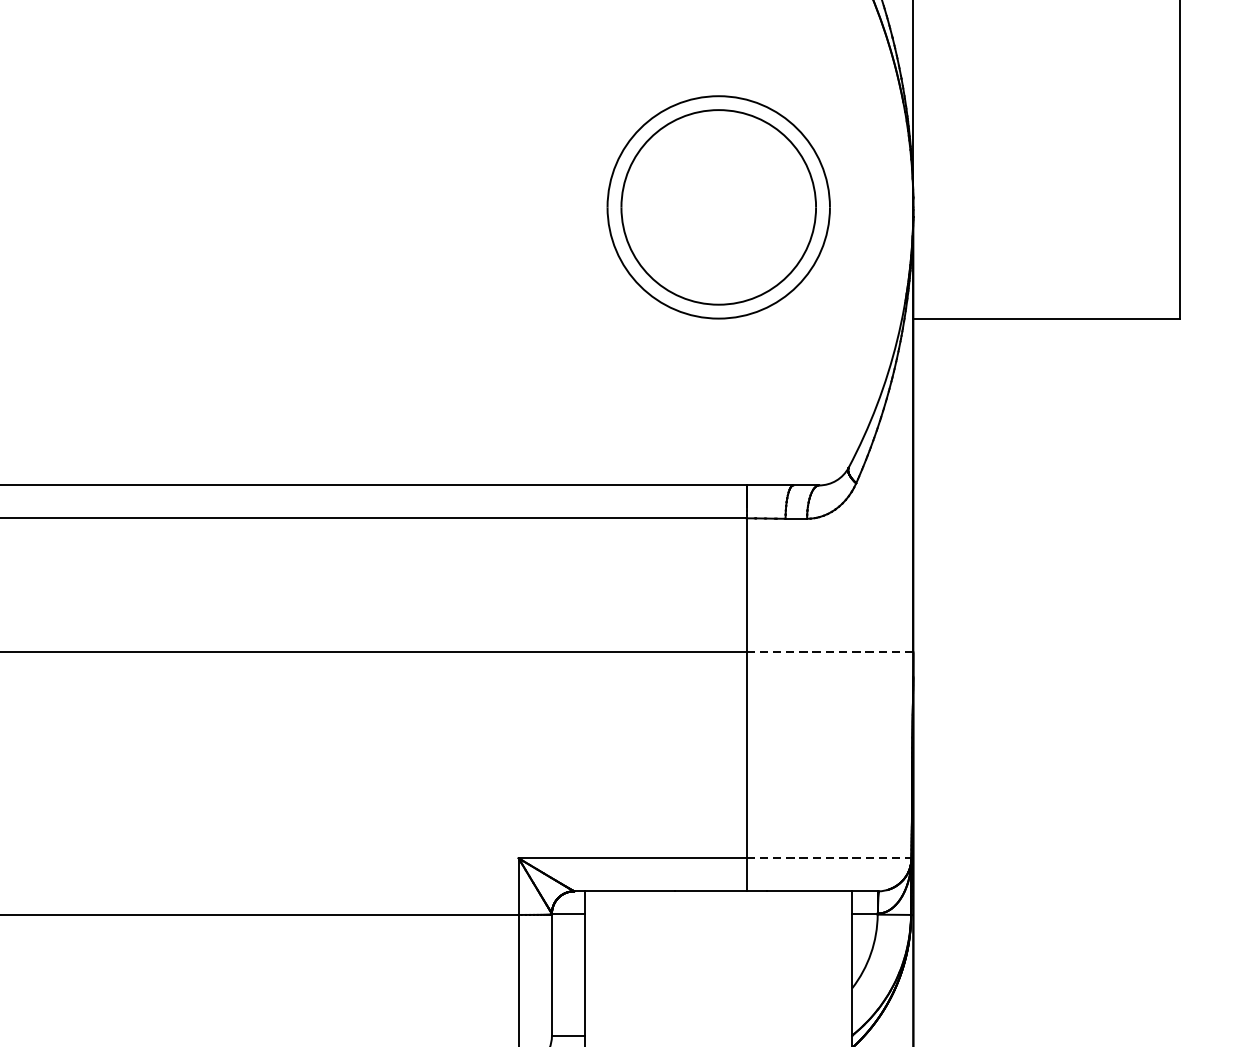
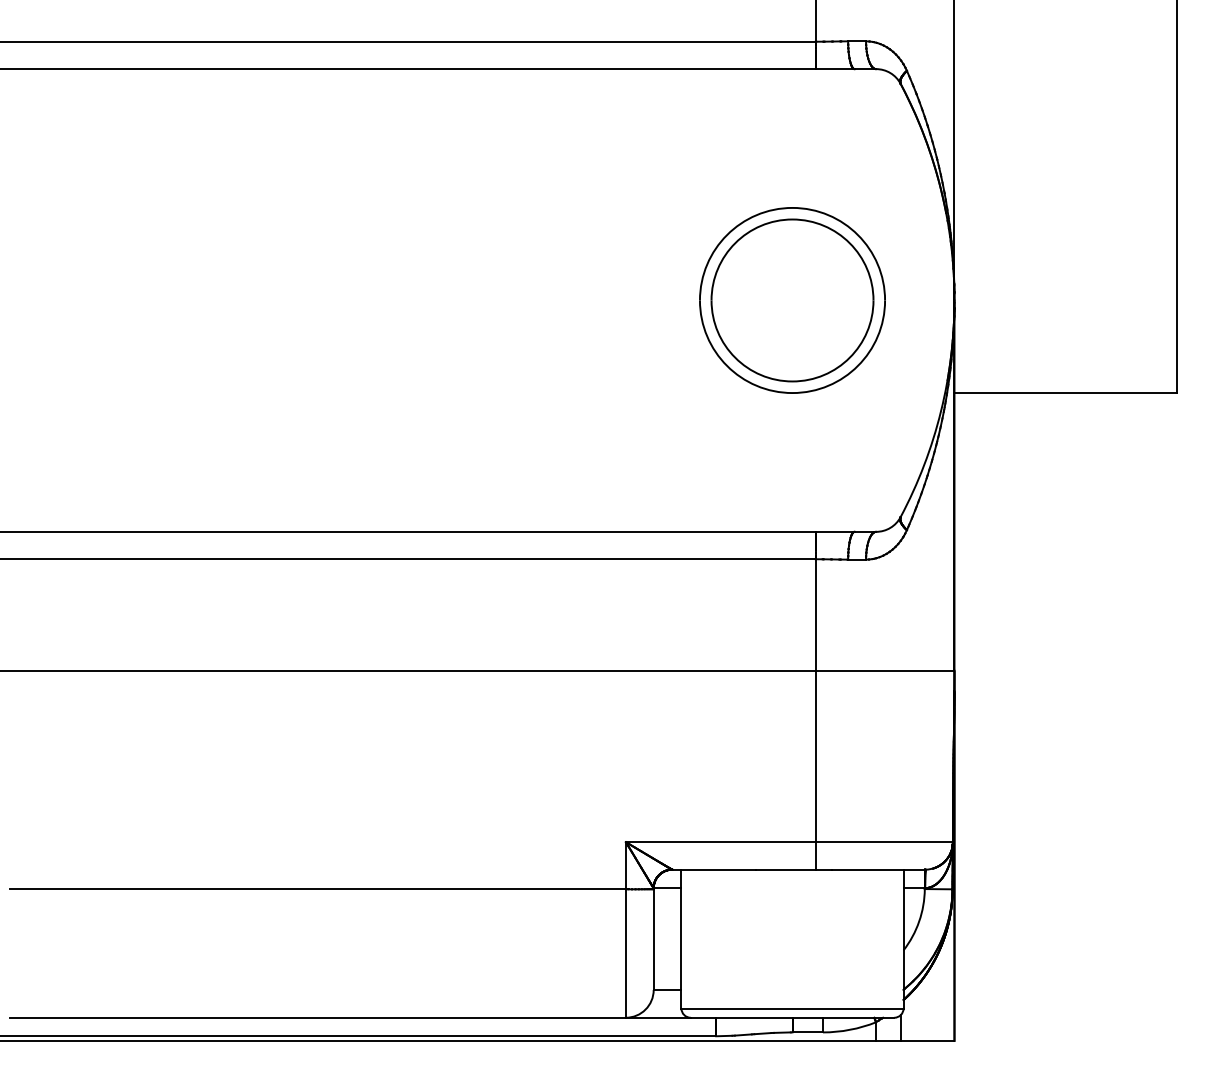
line: (829, 652) -> (884, 670), dashed -> solid
line: (829, 858) -> (884, 842), dashed -> solid

